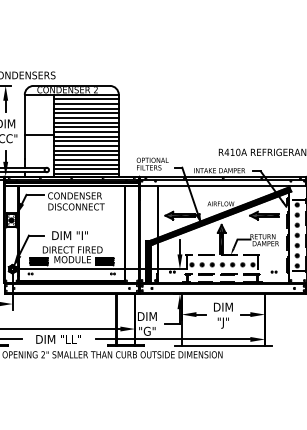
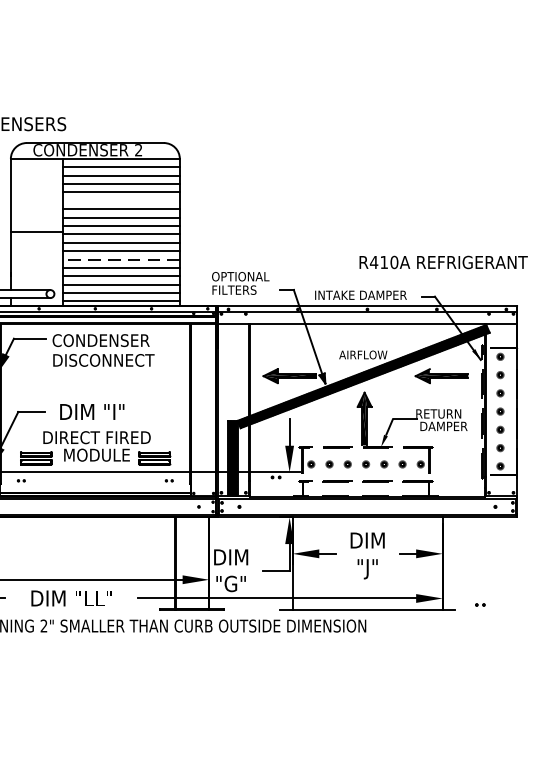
line: (86, 118) -> (121, 201), removed
line: (85, 150) -> (119, 259), solid -> dashed
part: (273, 271) -> (479, 603), moved

